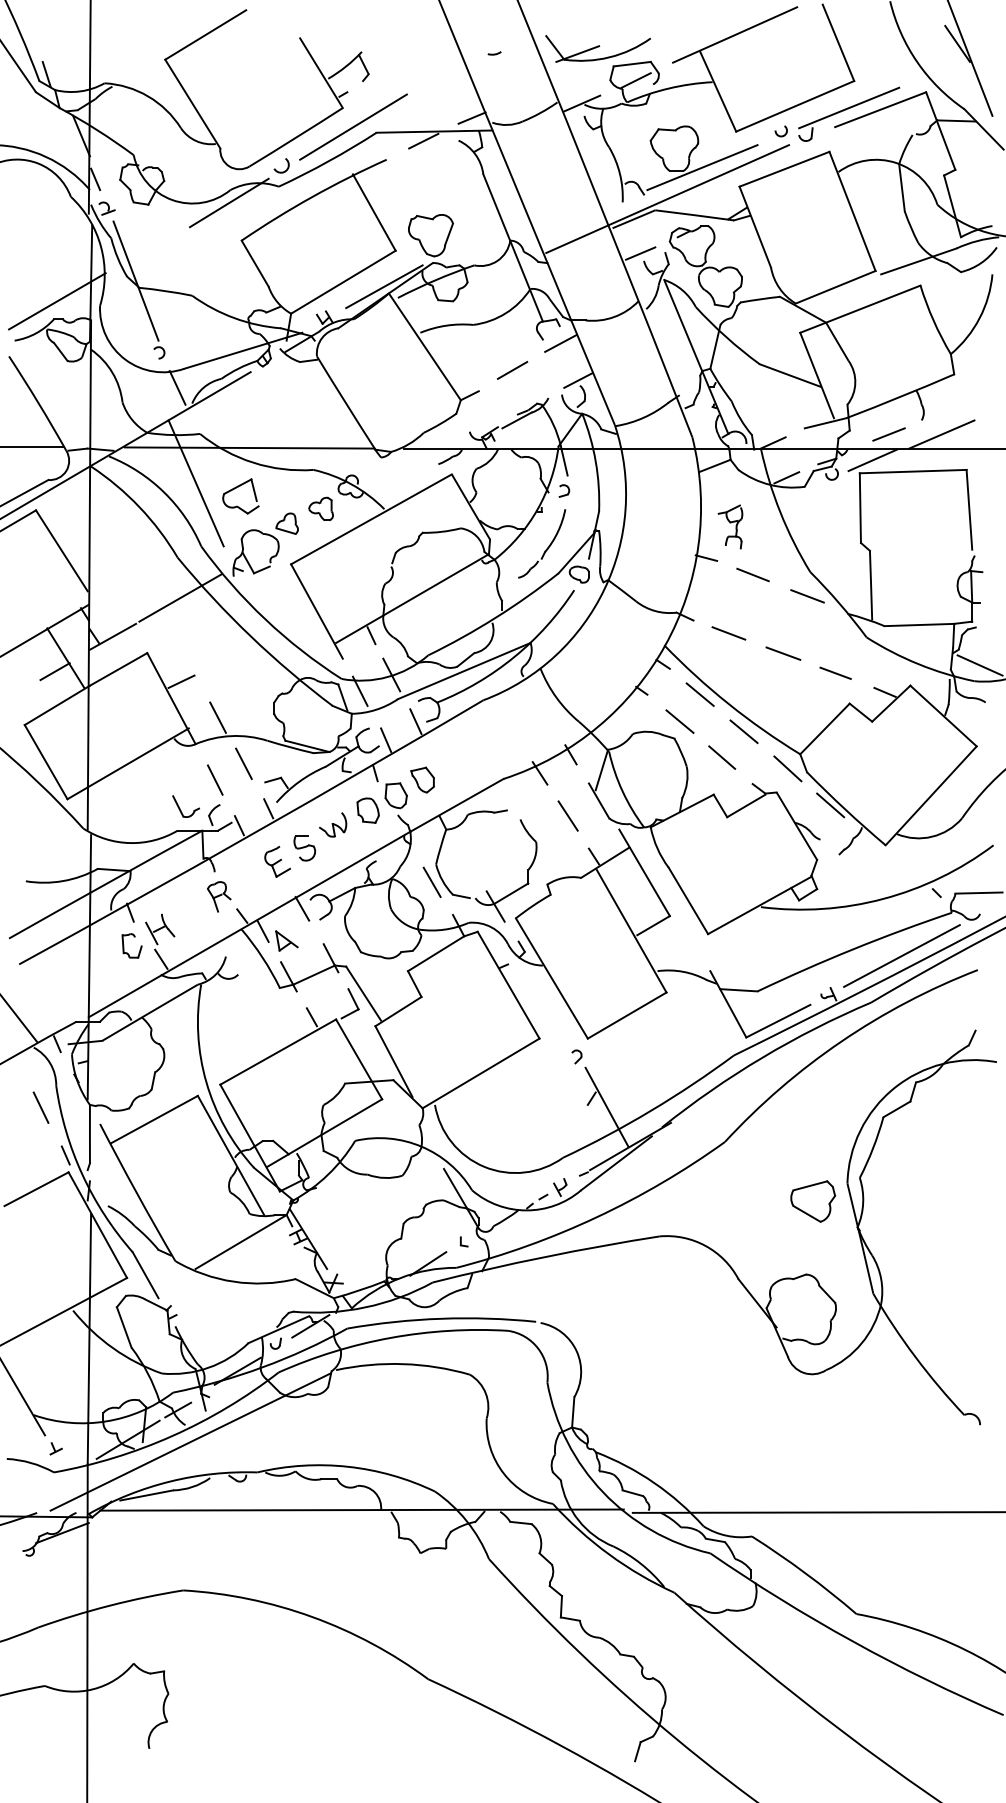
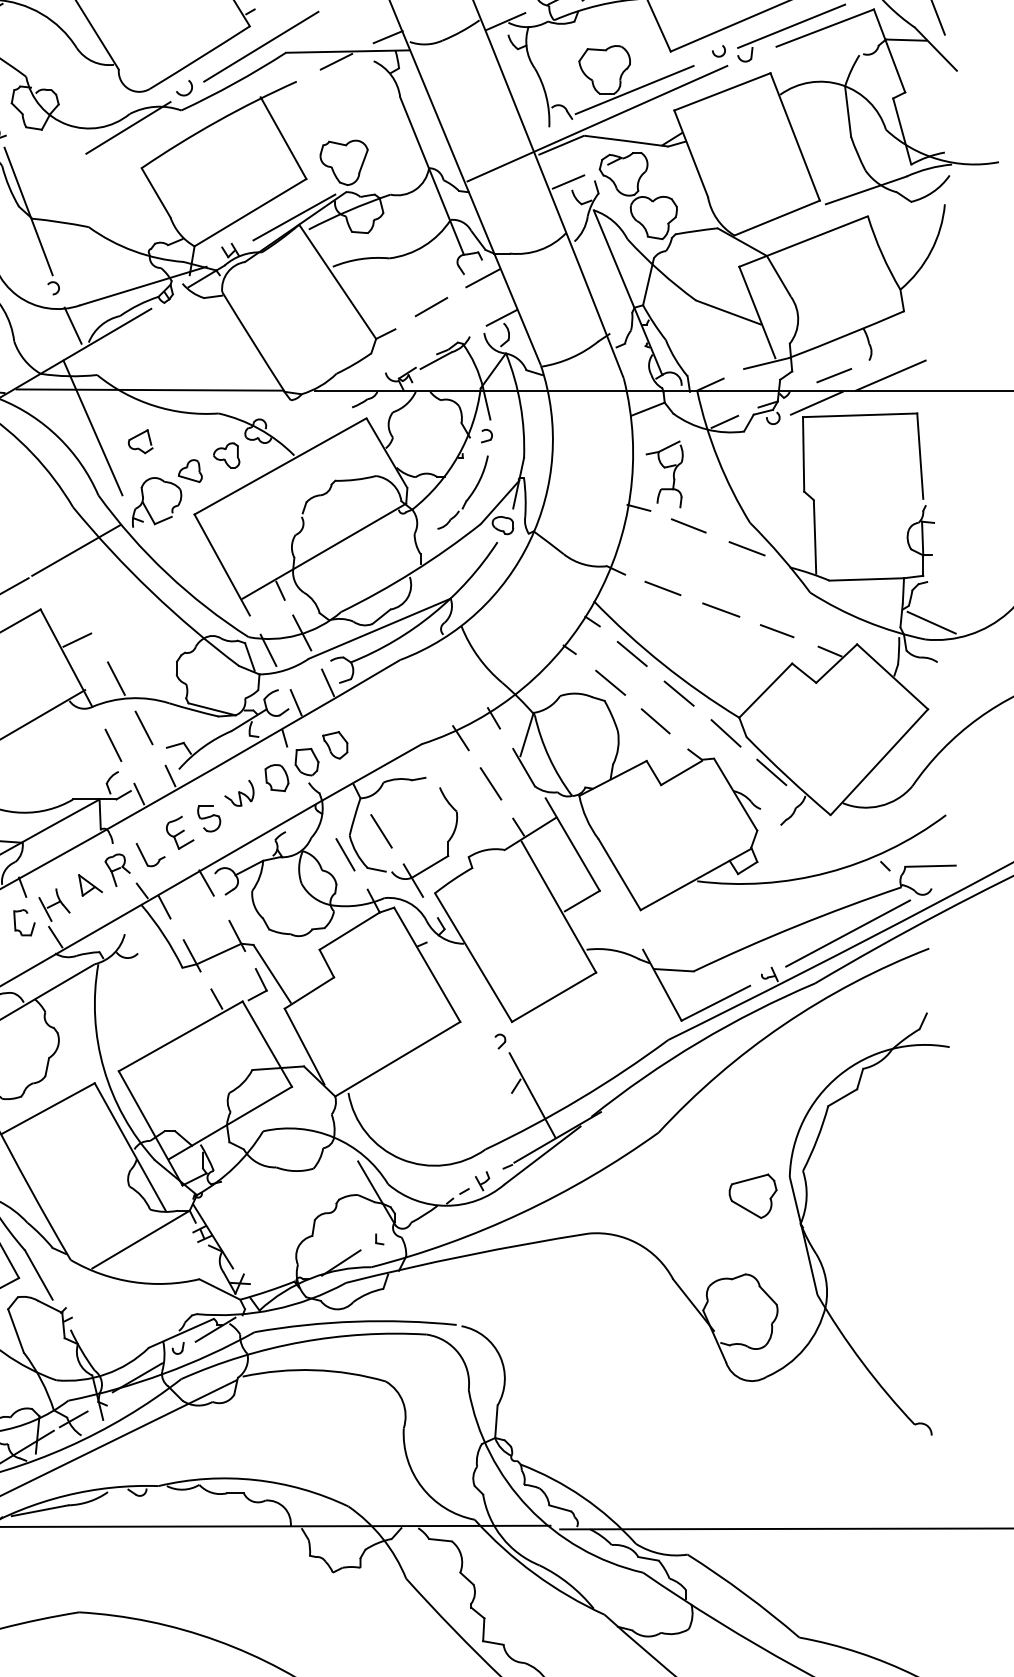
part: (240, 495) -> (140, 440), size x0.62
part: (730, 526) -> (664, 474), size x1.43
part: (185, 806) -> (150, 854), moved
line: (465, 860) -> (381, 831), added
part: (286, 940) -> (90, 884), moved

